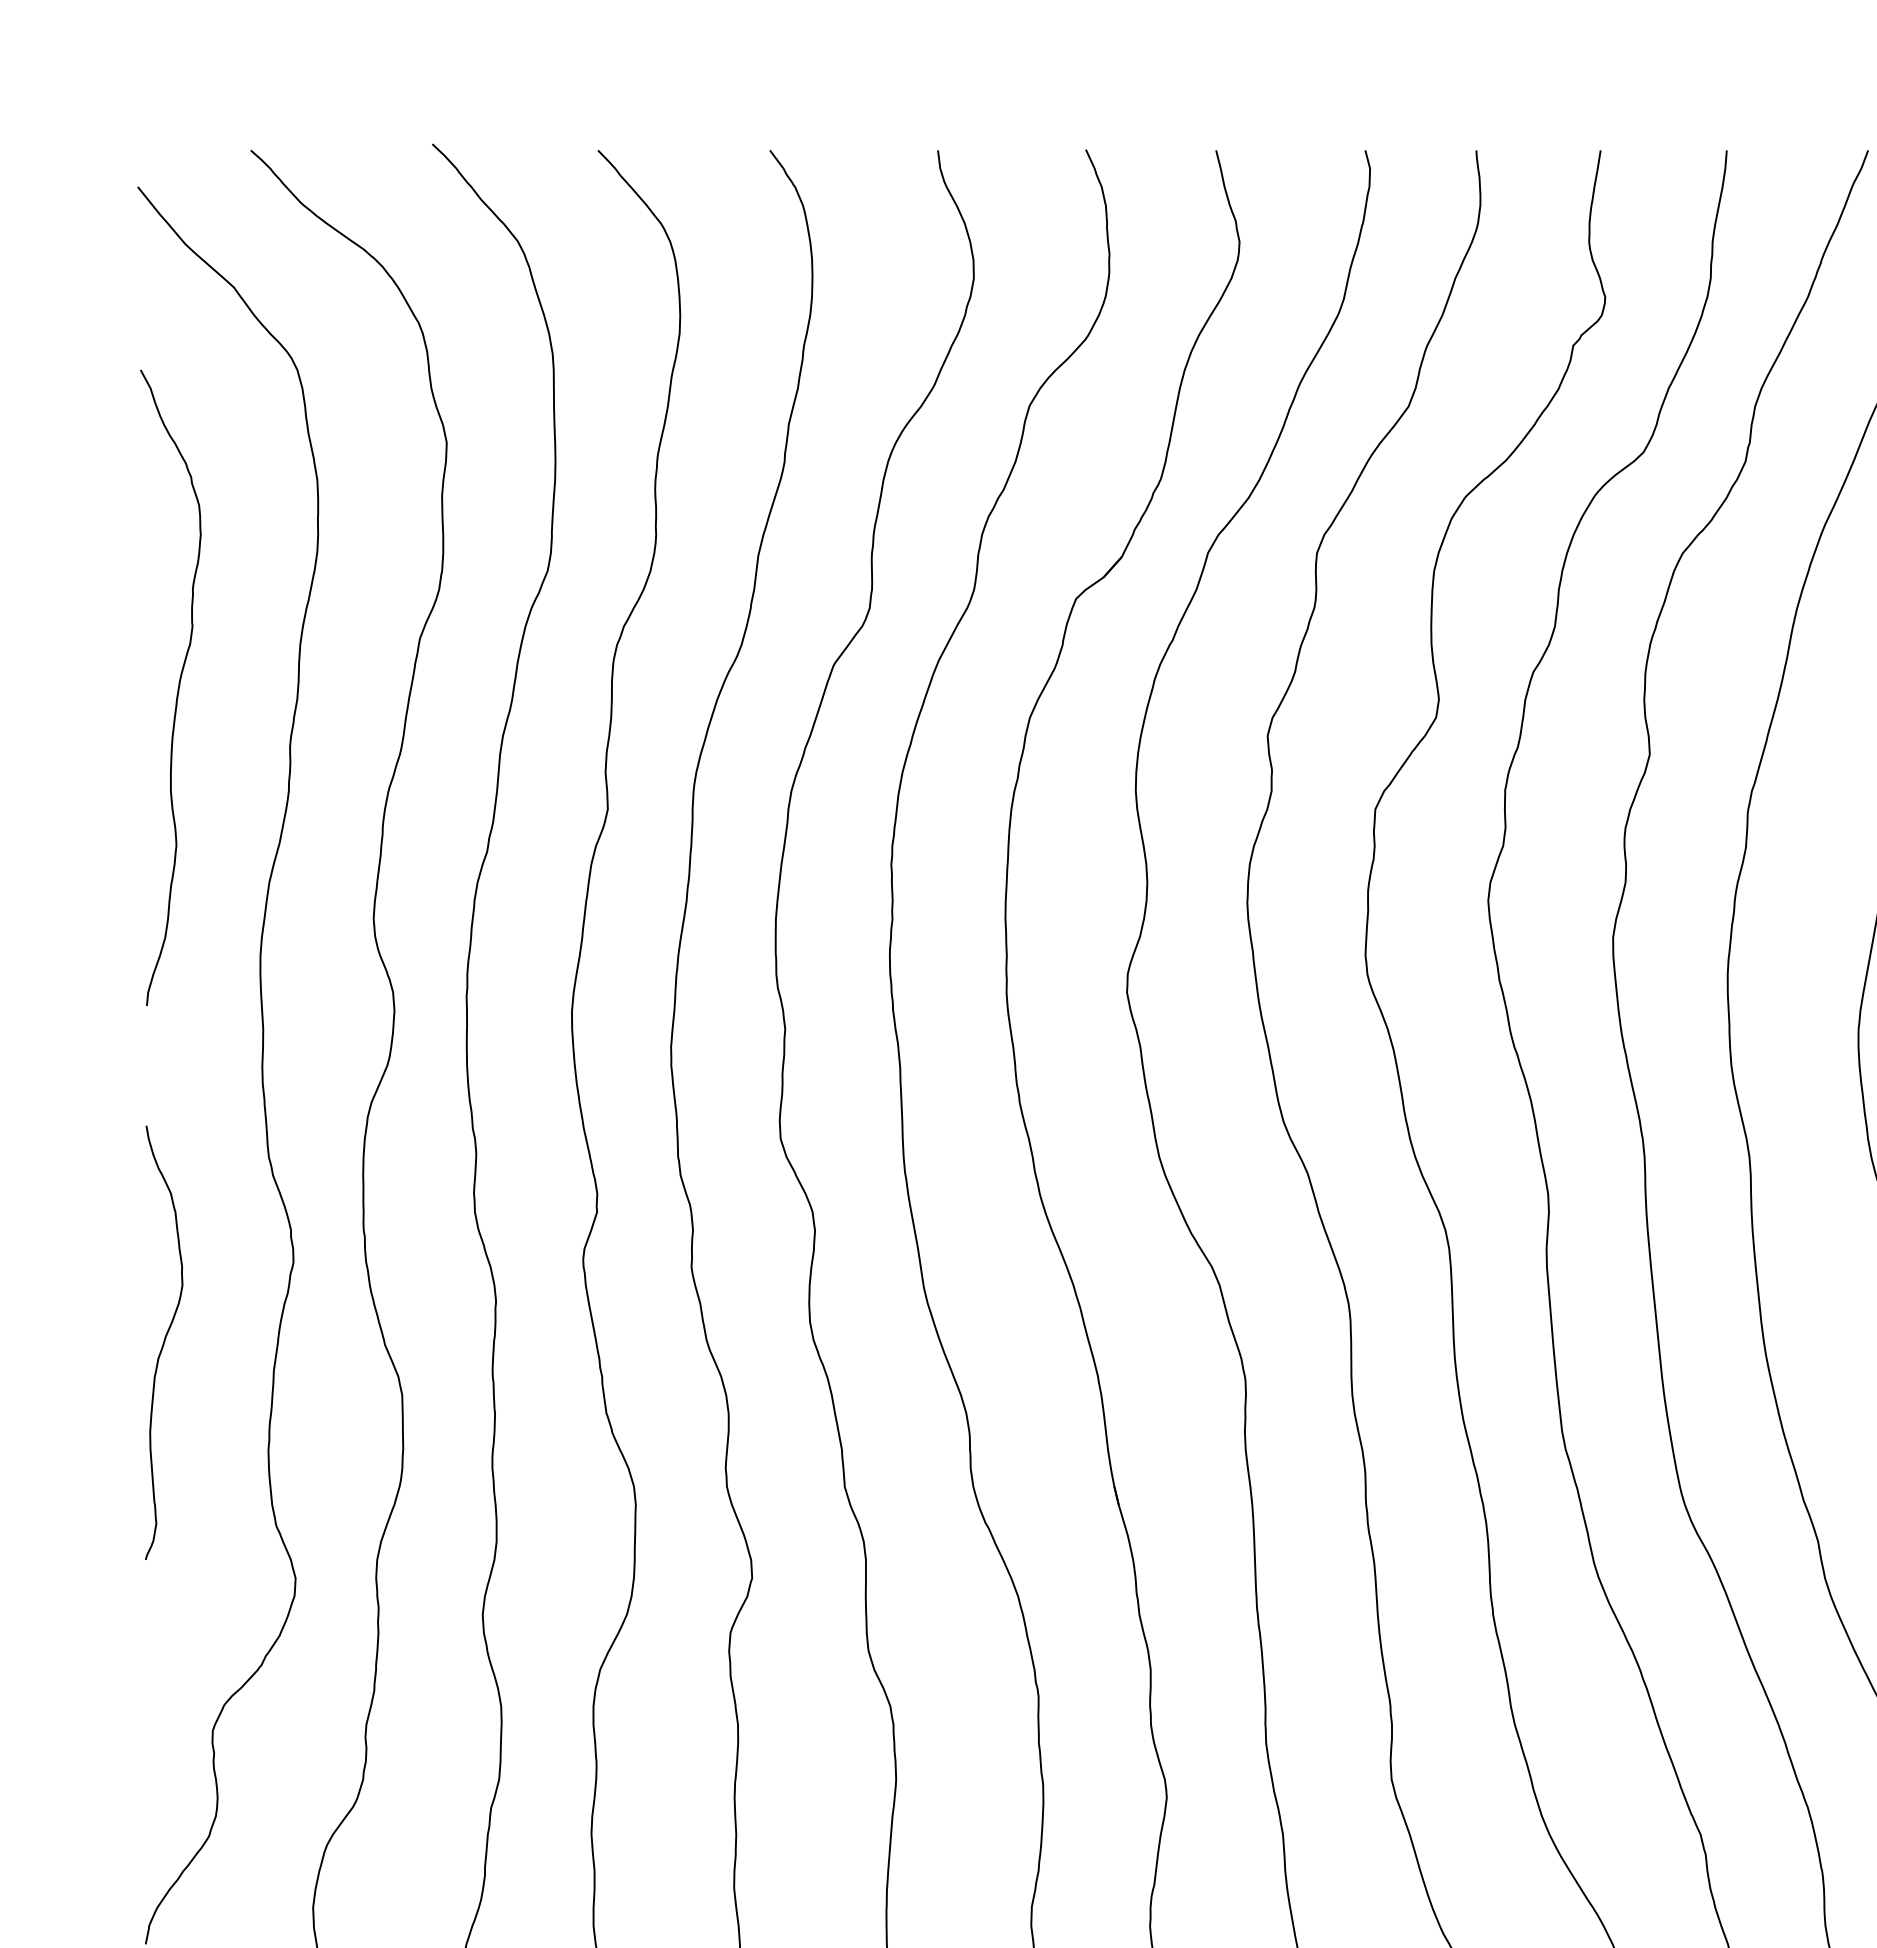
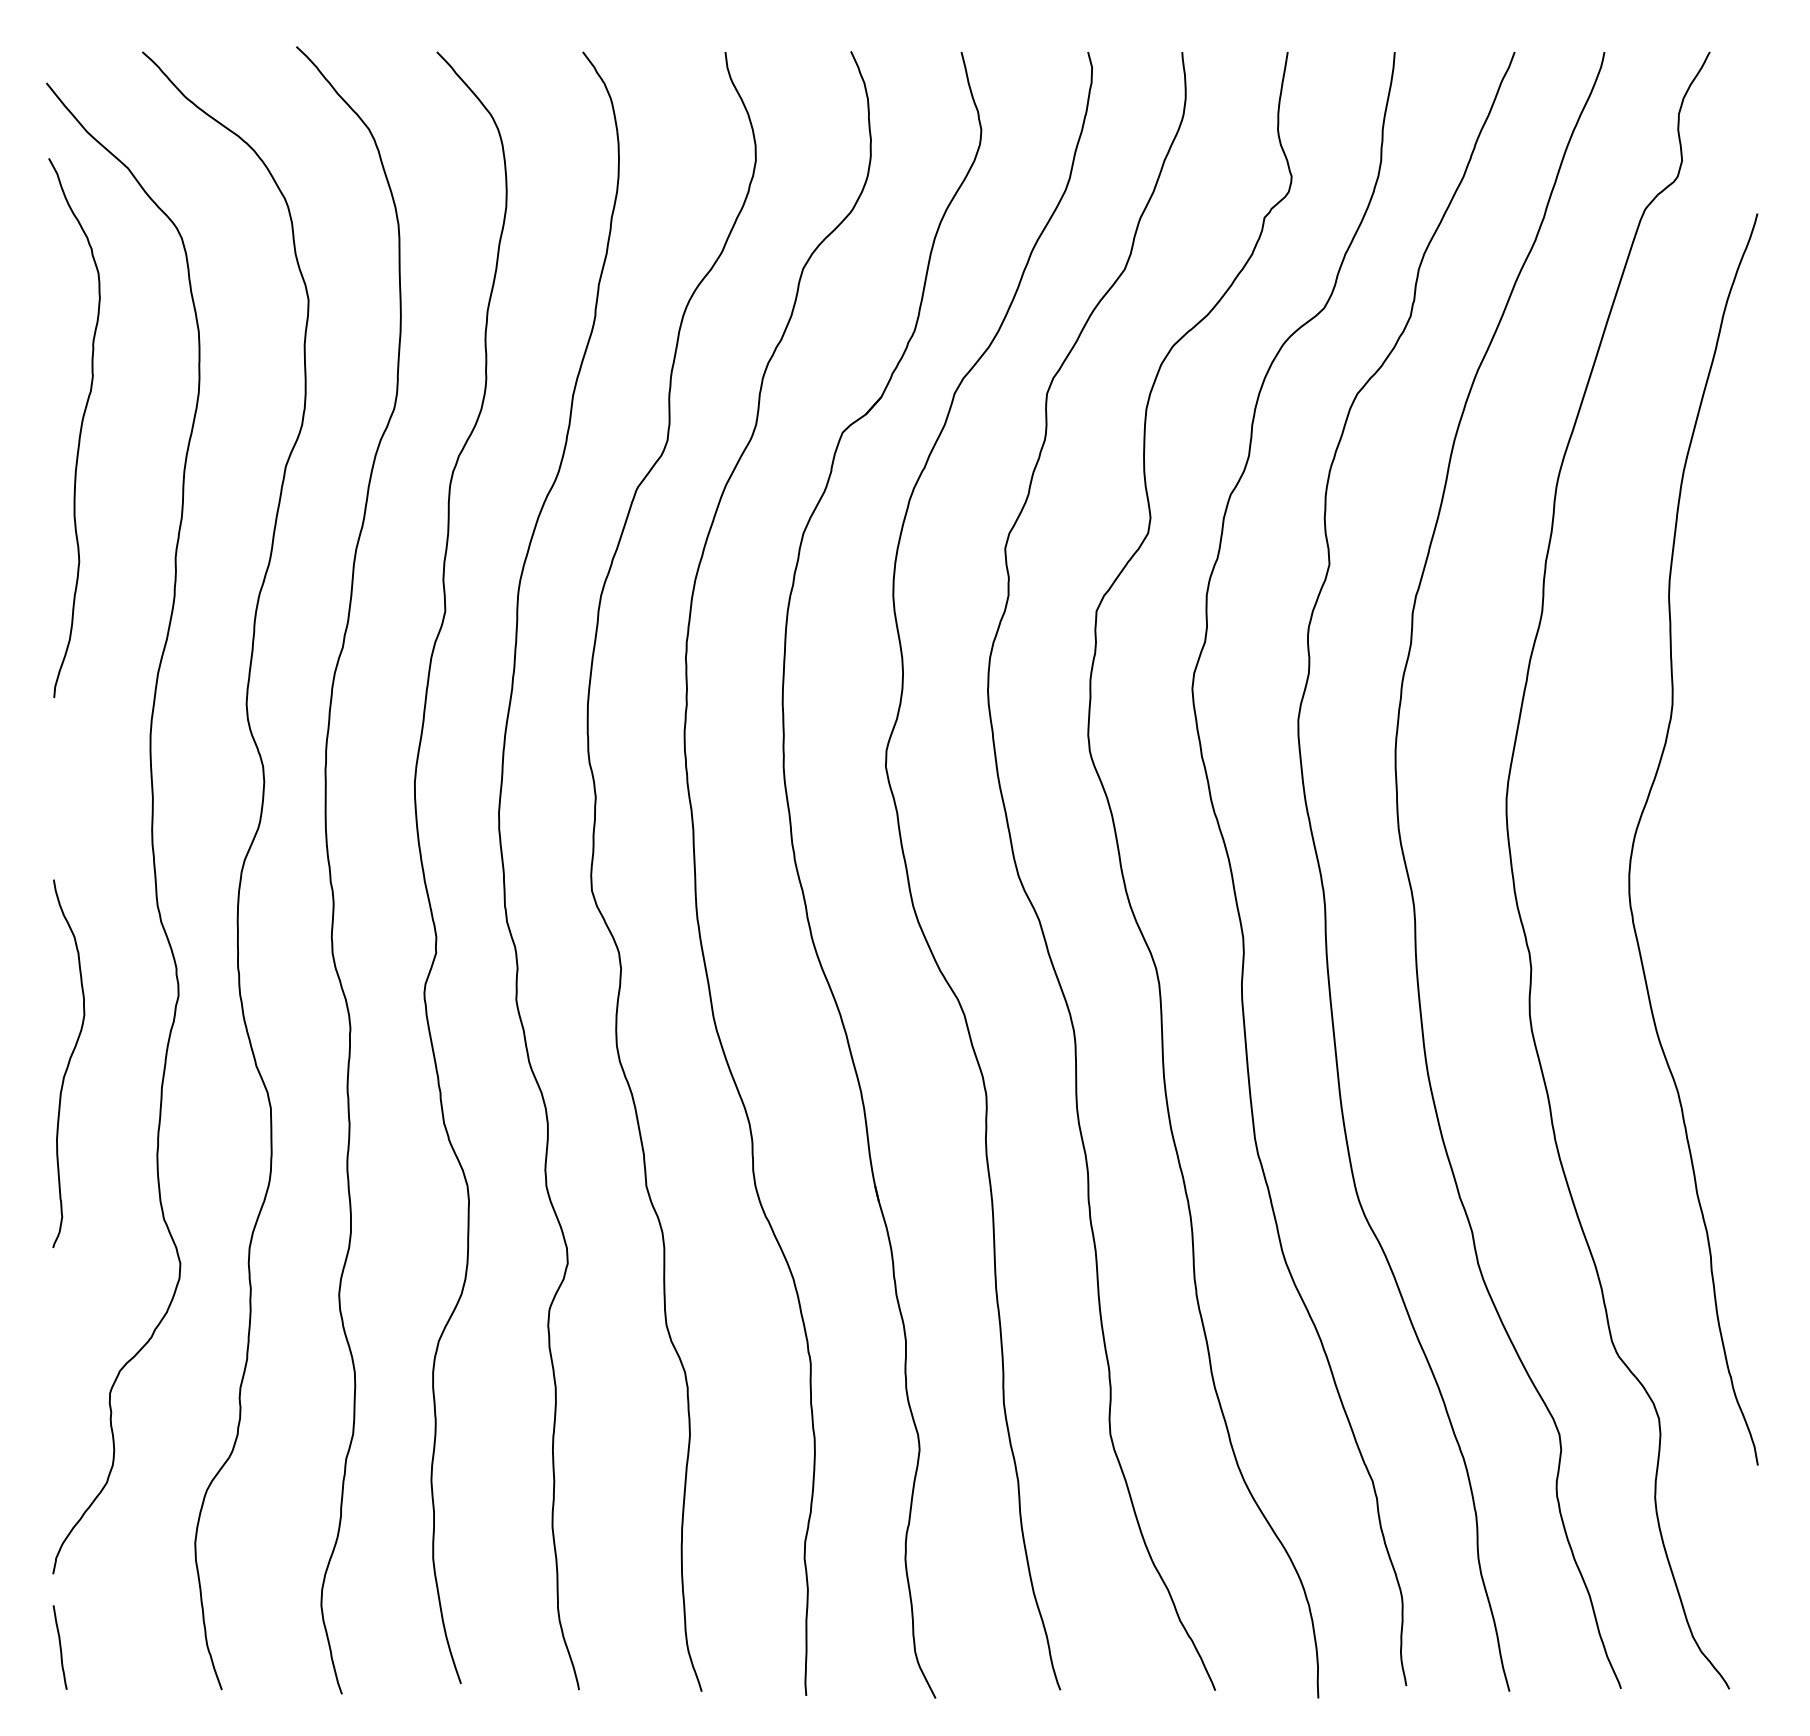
curve: (176, 691) -> (79, 431), moved

